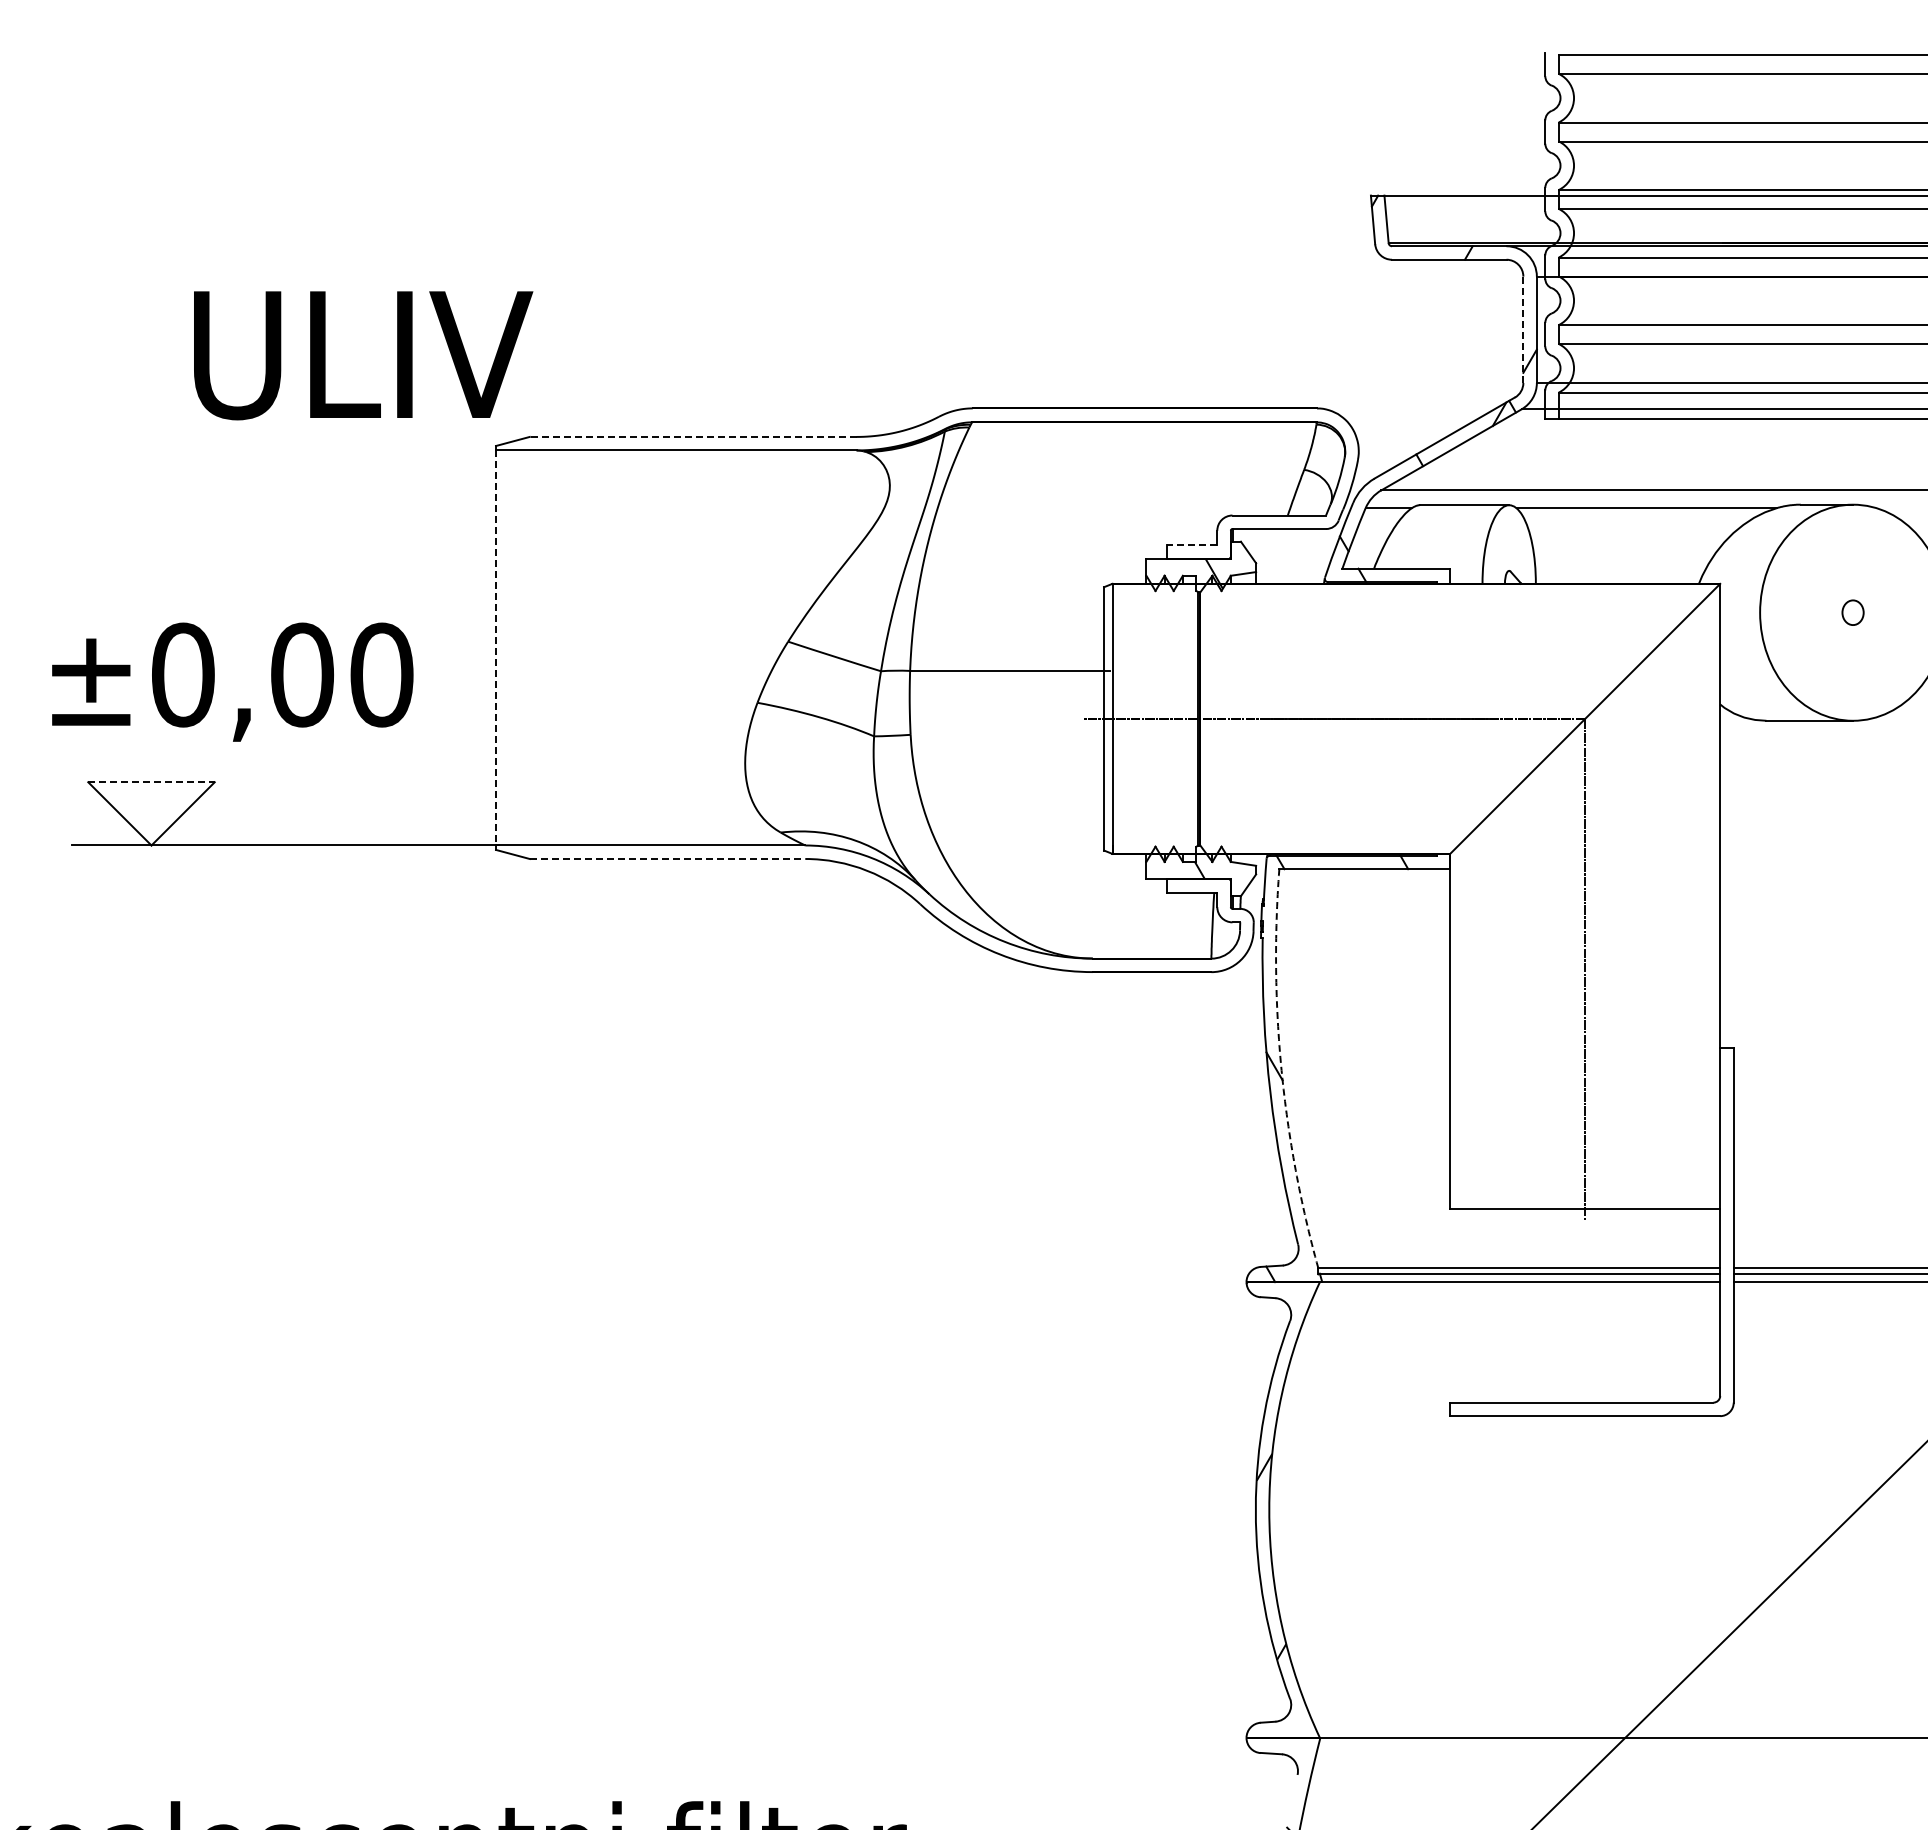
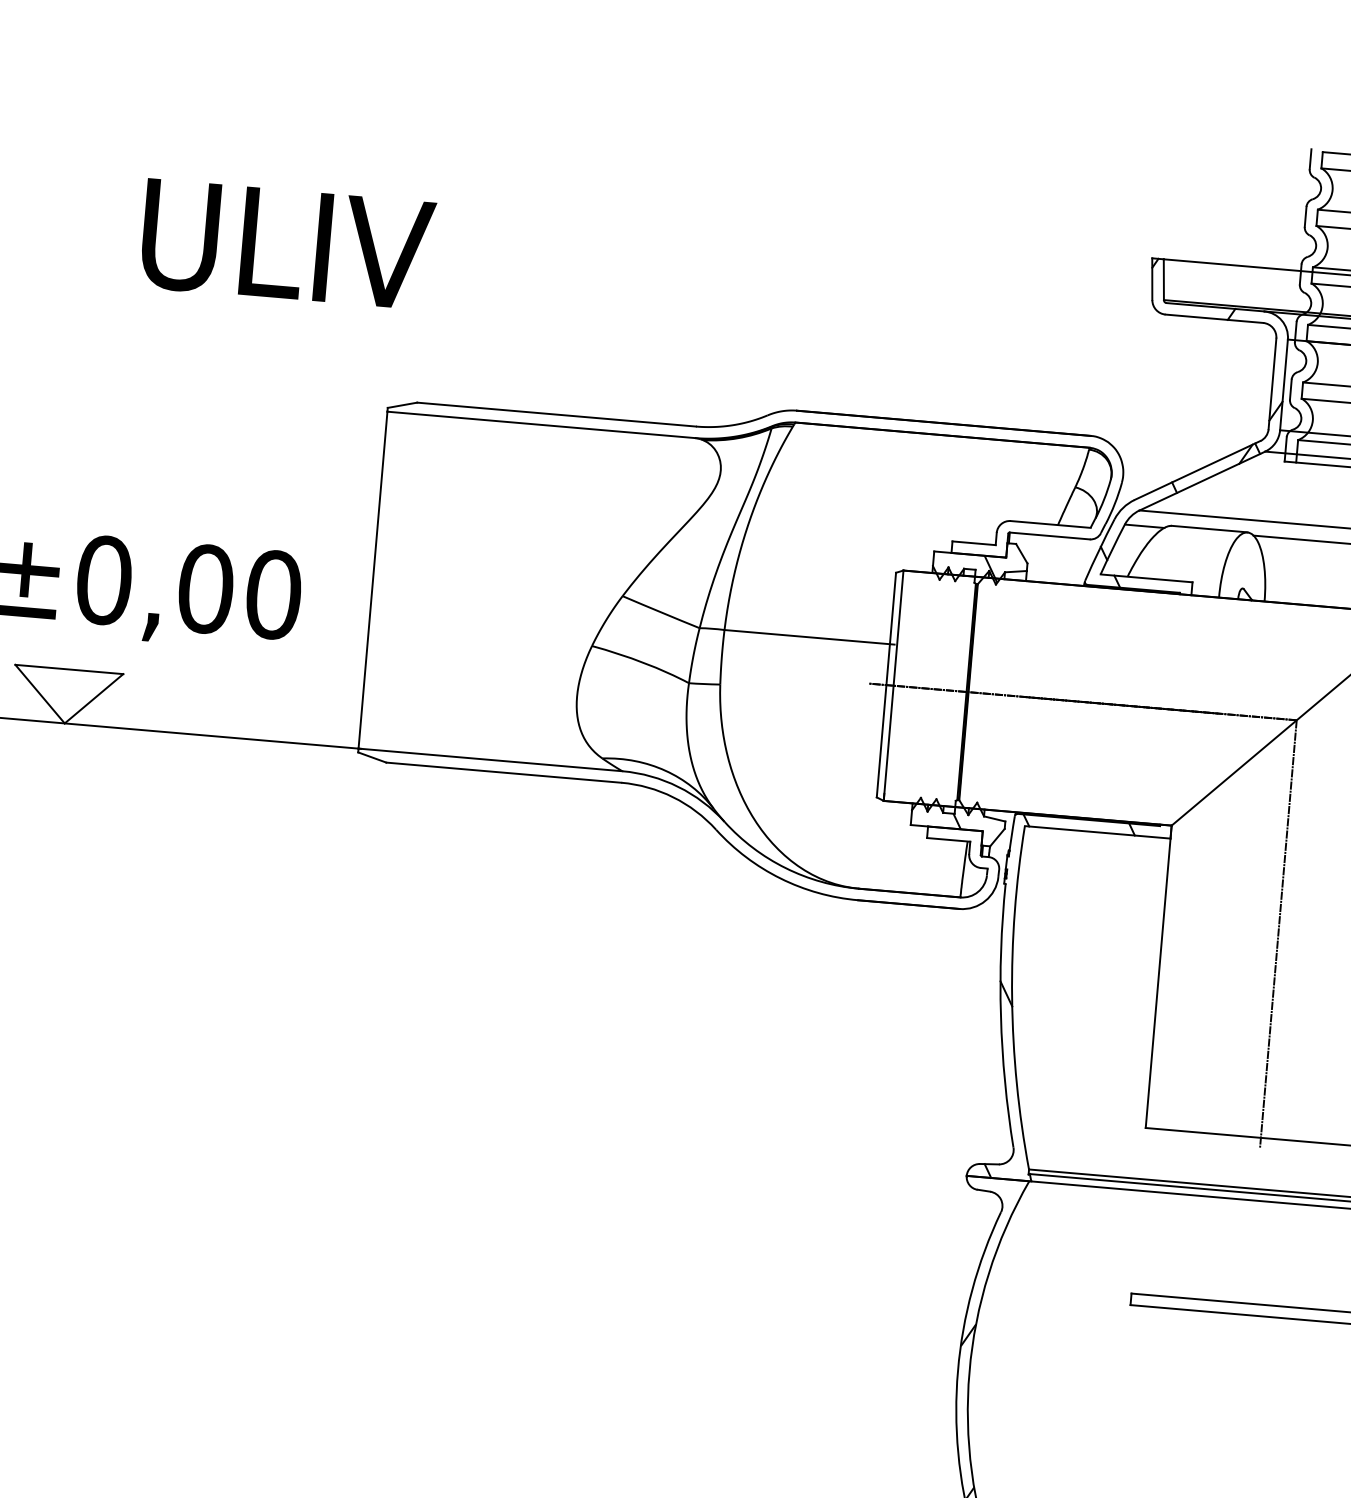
line: (1523, 330) -> (1272, 384), dashed -> solid
text: (363, 355) -> (287, 245), moved
line: (692, 436) -> (556, 414), dashed -> solid
line: (1191, 545) -> (973, 543), dashed -> solid
line: (496, 647) -> (373, 579), dashed -> solid
line: (152, 782) -> (70, 669), dashed -> solid
line: (667, 858) -> (503, 772), dashed -> solid
arc: (1281, 1070) -> (1012, 997), dashed -> solid

